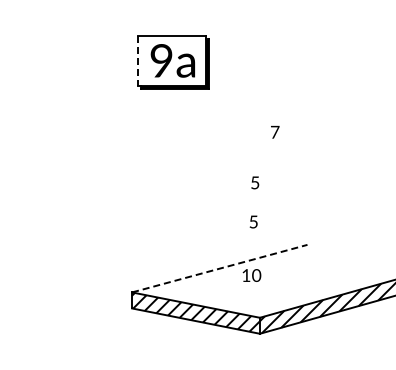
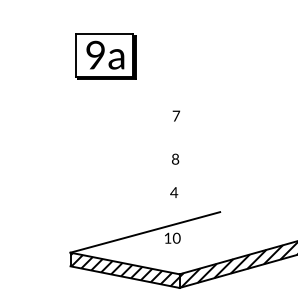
line: (138, 61) -> (76, 55), dashed -> solid
text: (275, 132) -> (176, 116), moved
text: (255, 182) -> (175, 158), 5 -> 8
text: (253, 221) -> (174, 192), 5 -> 4
line: (219, 268) -> (145, 232), dashed -> solid

